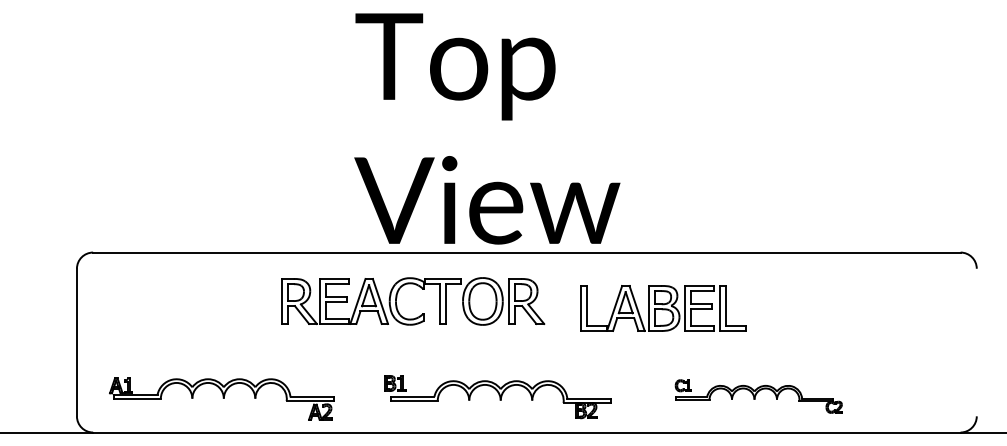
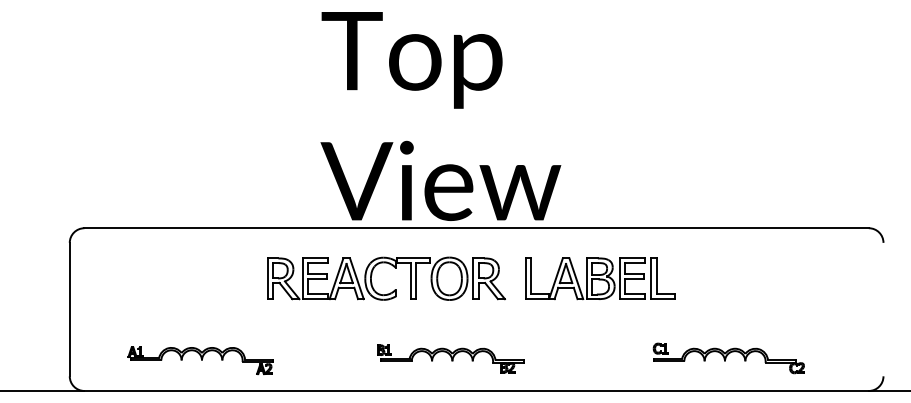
part: (422, 289) -> (394, 267), moved
part: (758, 396) -> (728, 358), moved
part: (498, 397) -> (450, 359), size x0.71
part: (221, 398) -> (200, 360), size x0.71

